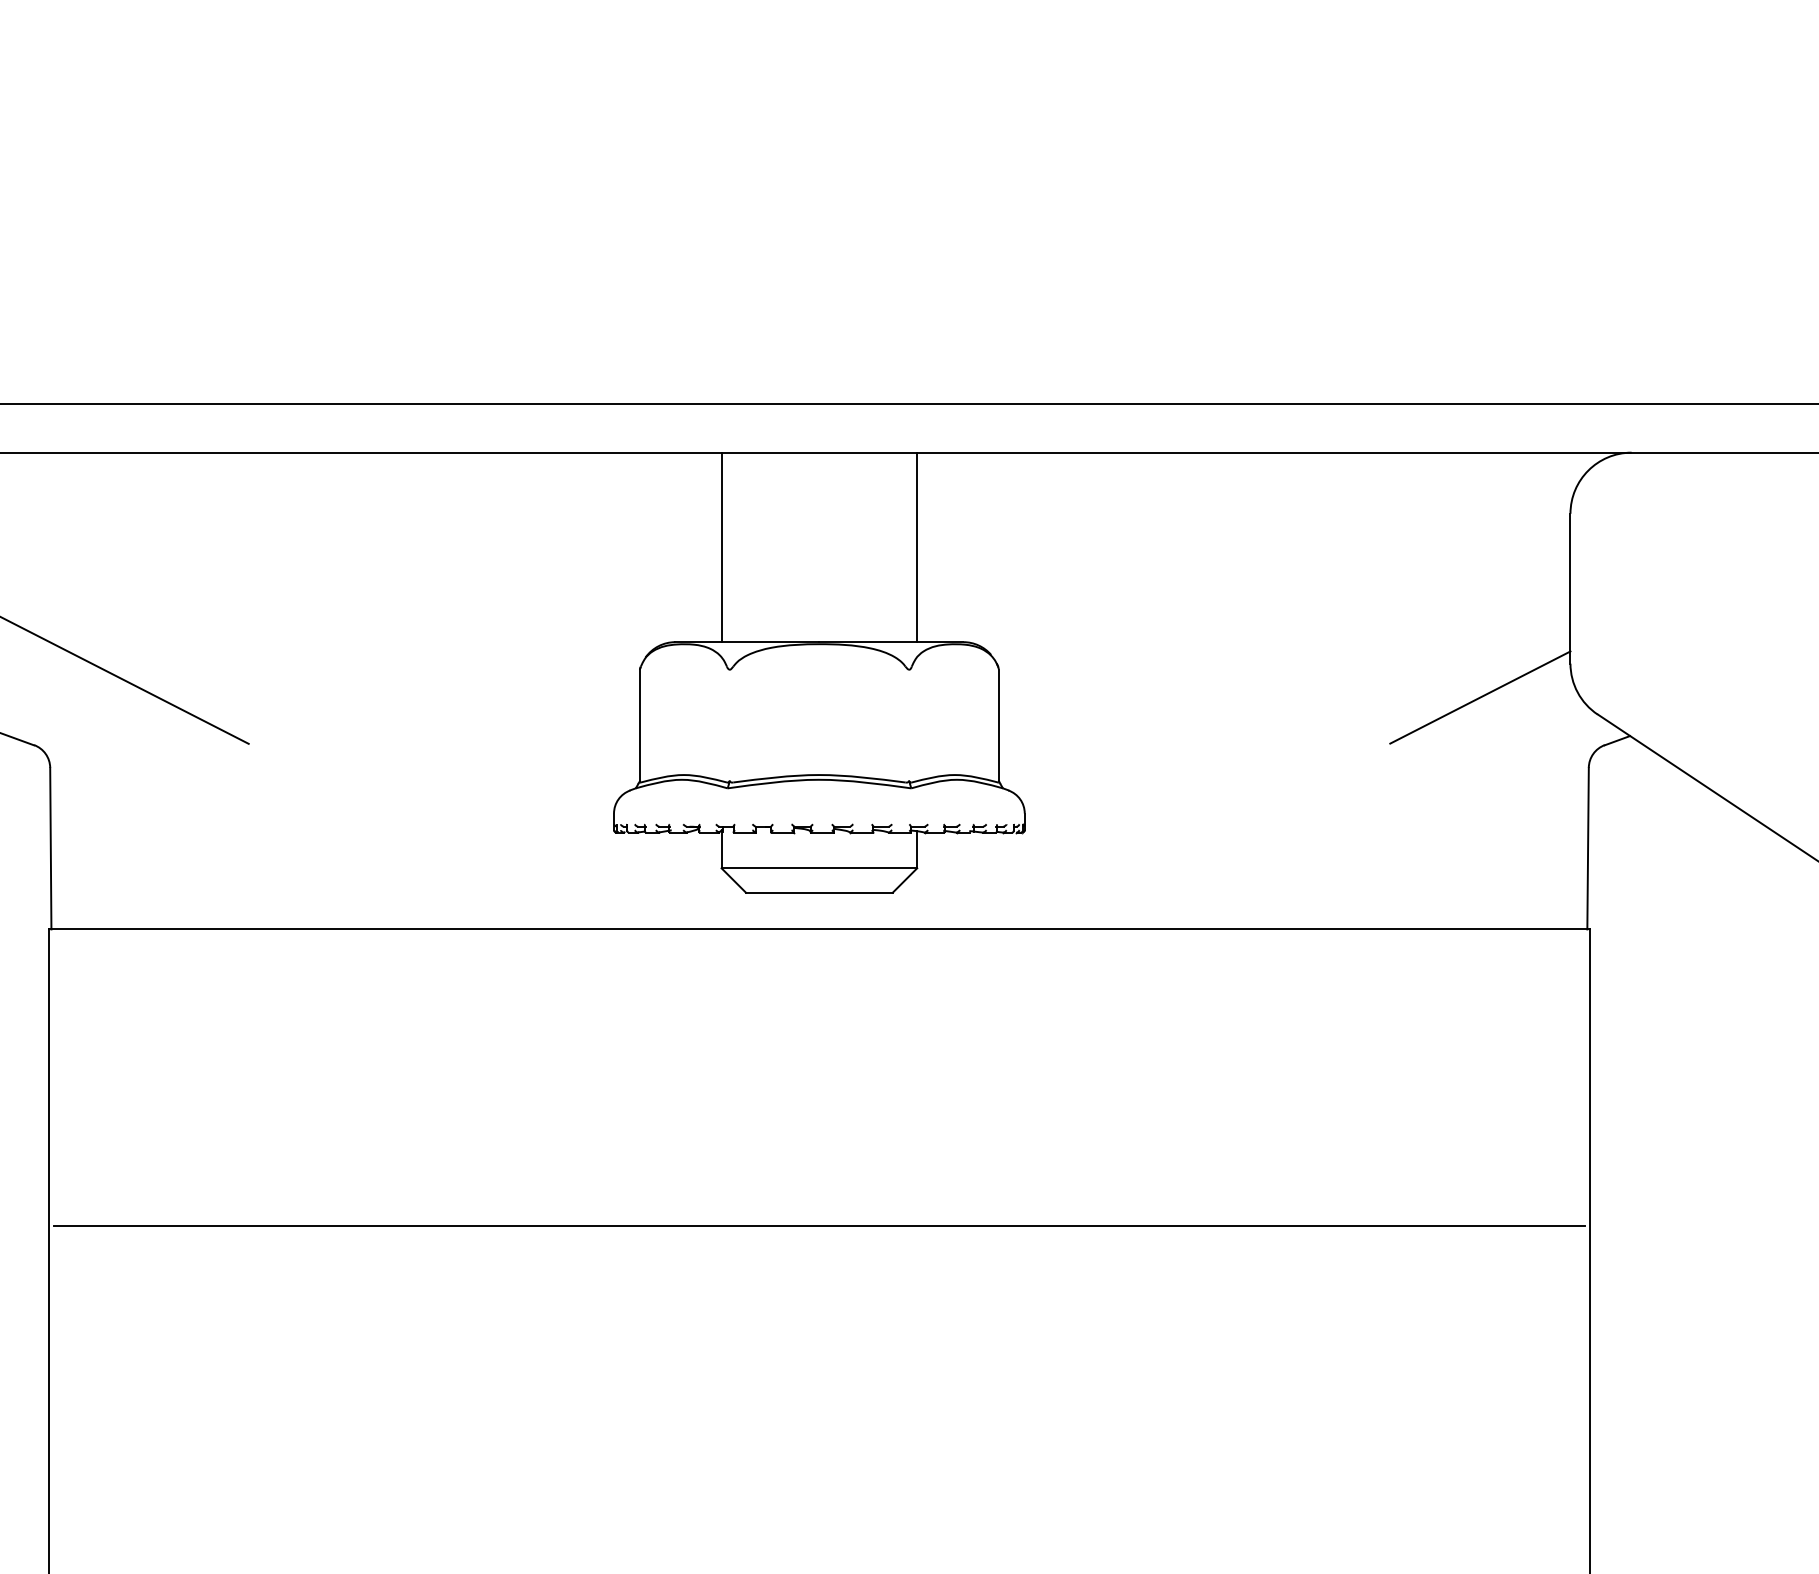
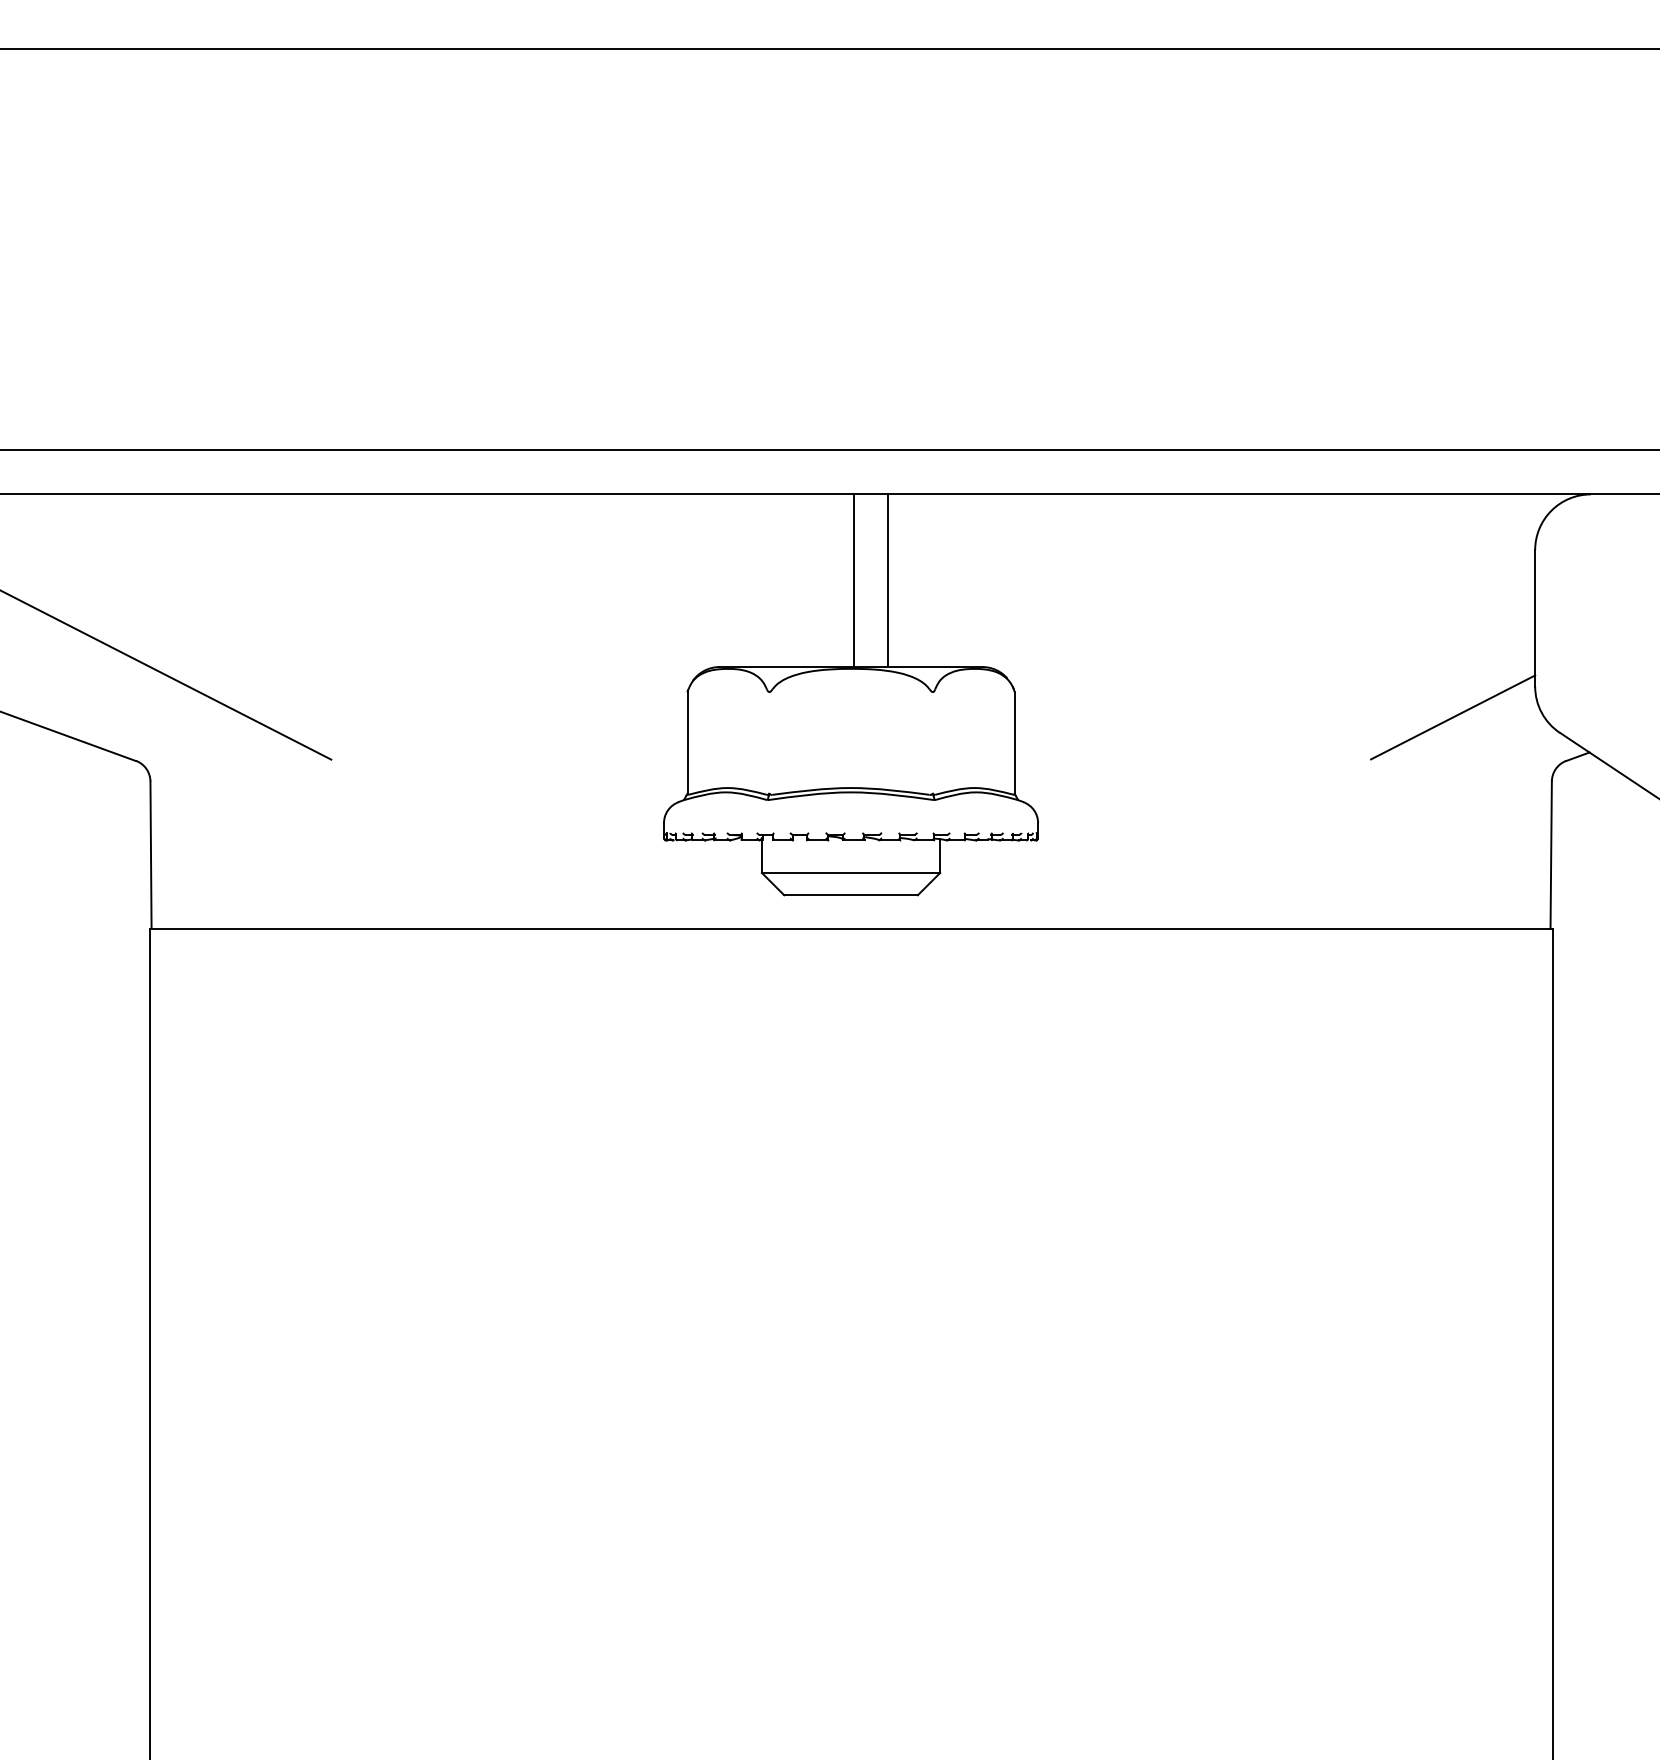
line: (721, 547) -> (853, 580), moved
line: (917, 547) -> (888, 580), moved
line: (819, 1226) -> (851, 1199), removed

